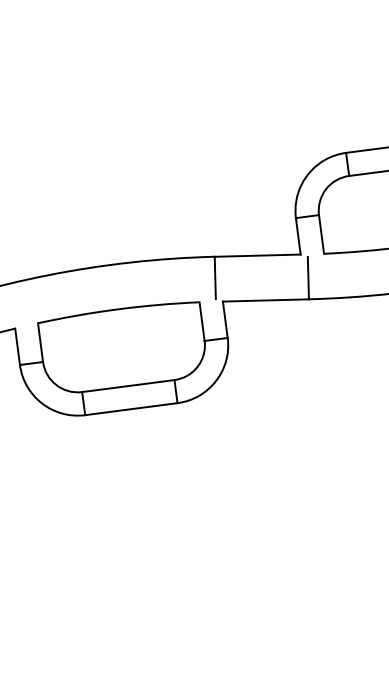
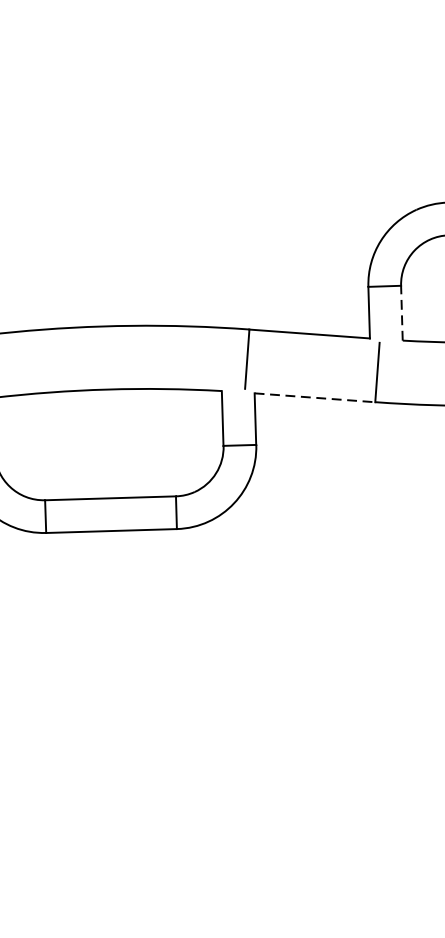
line: (321, 234) -> (401, 313), solid -> dashed
line: (266, 300) -> (315, 397), solid -> dashed

